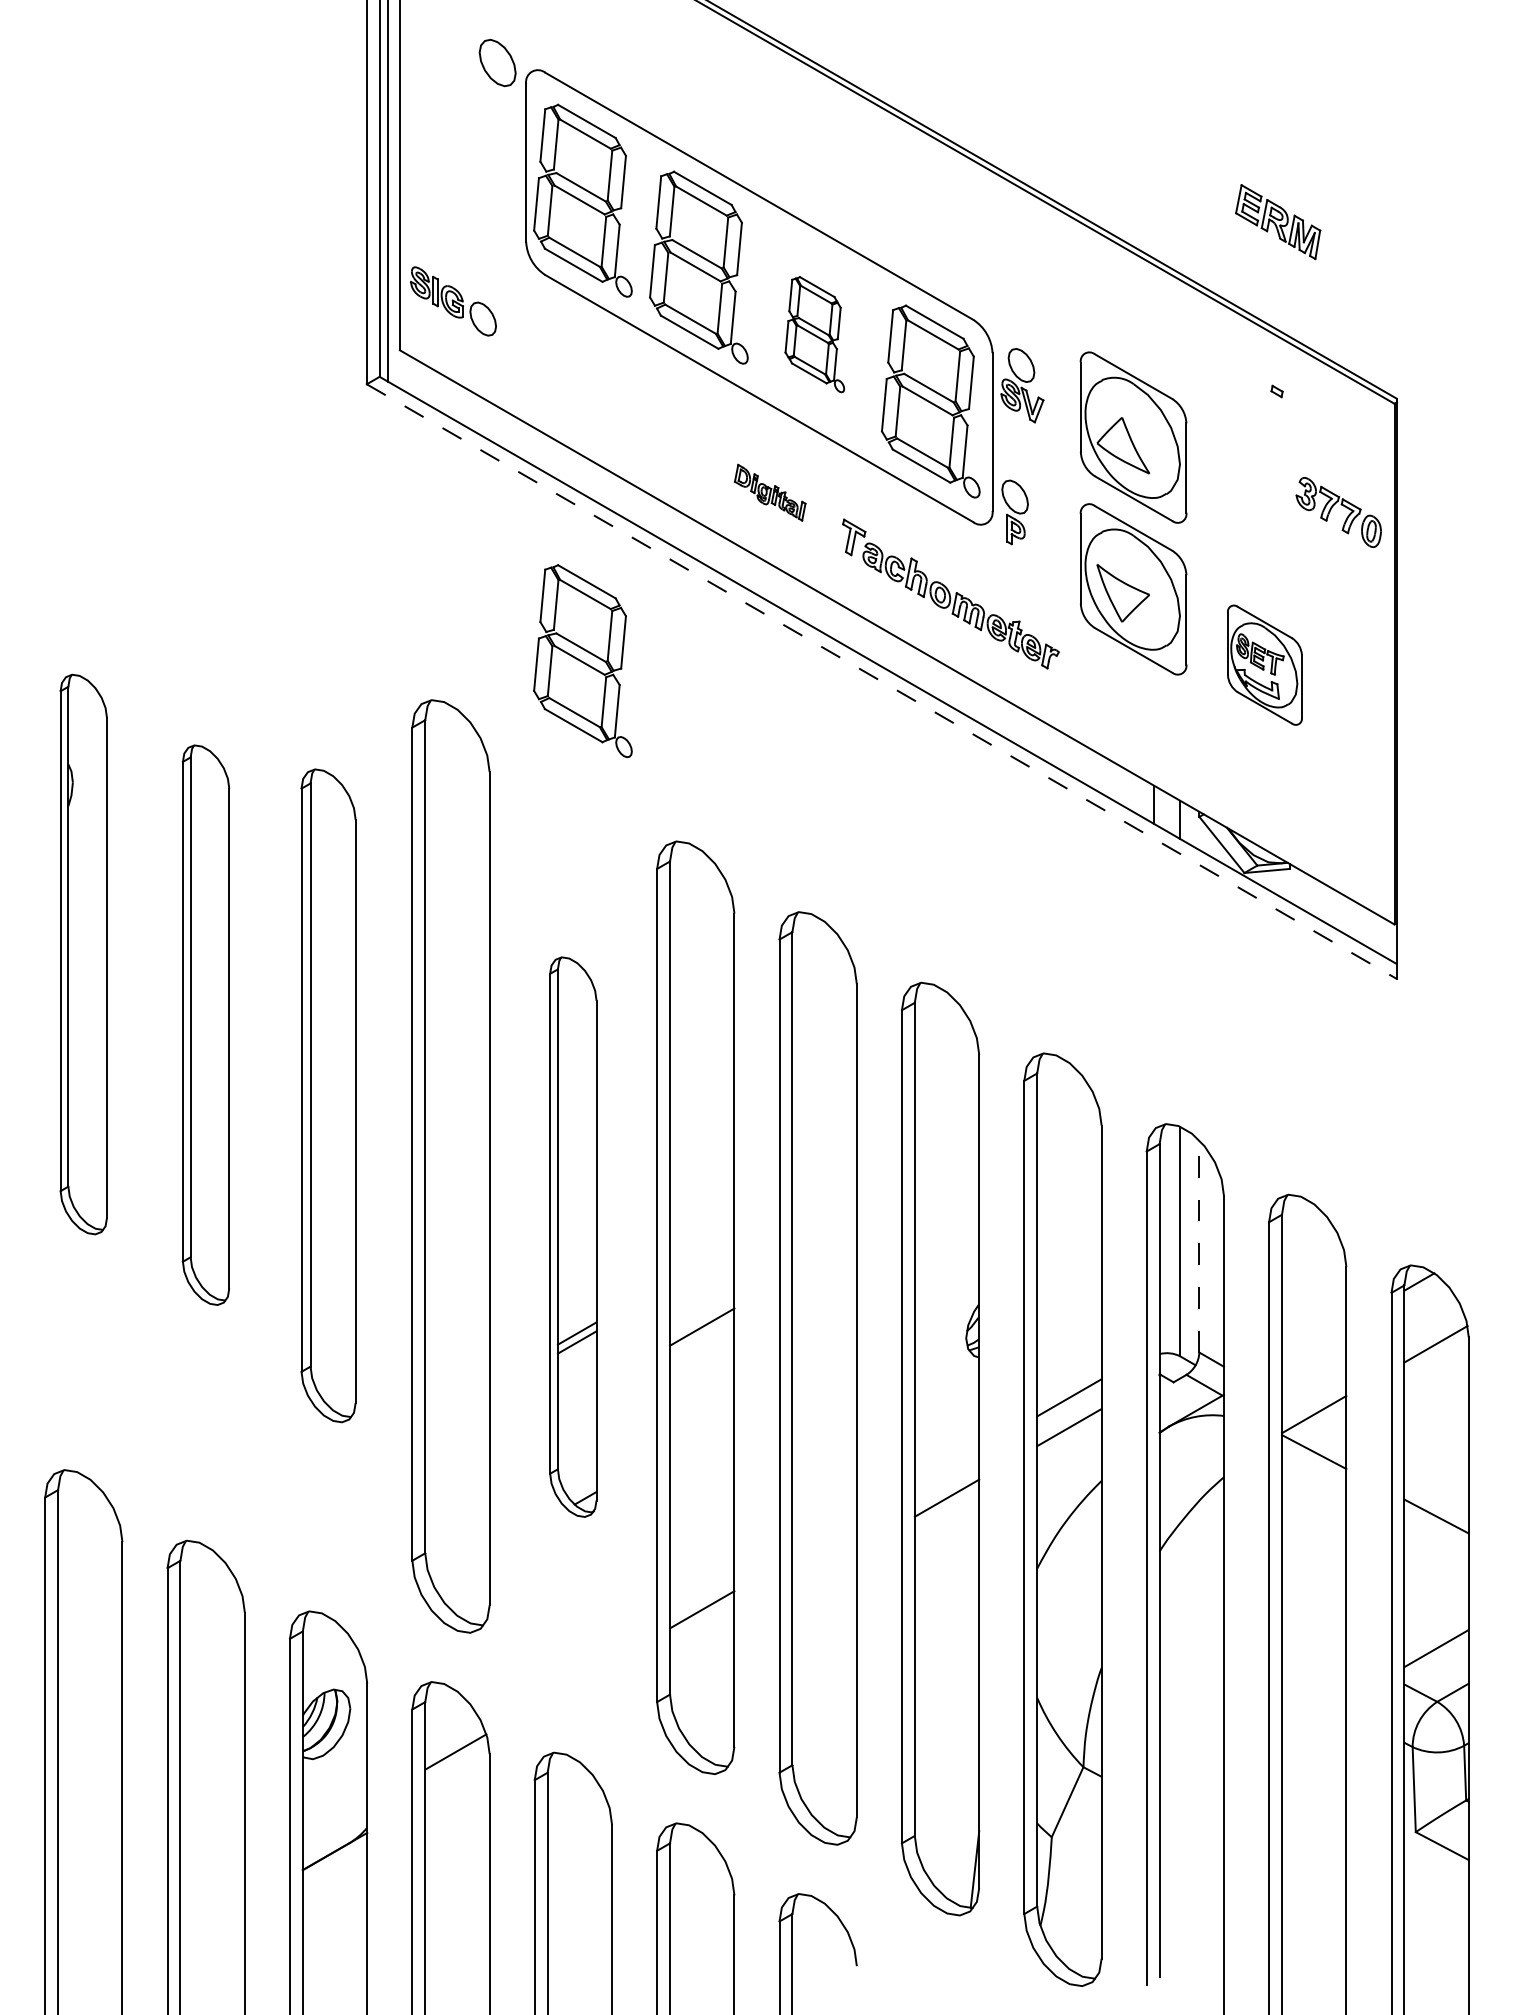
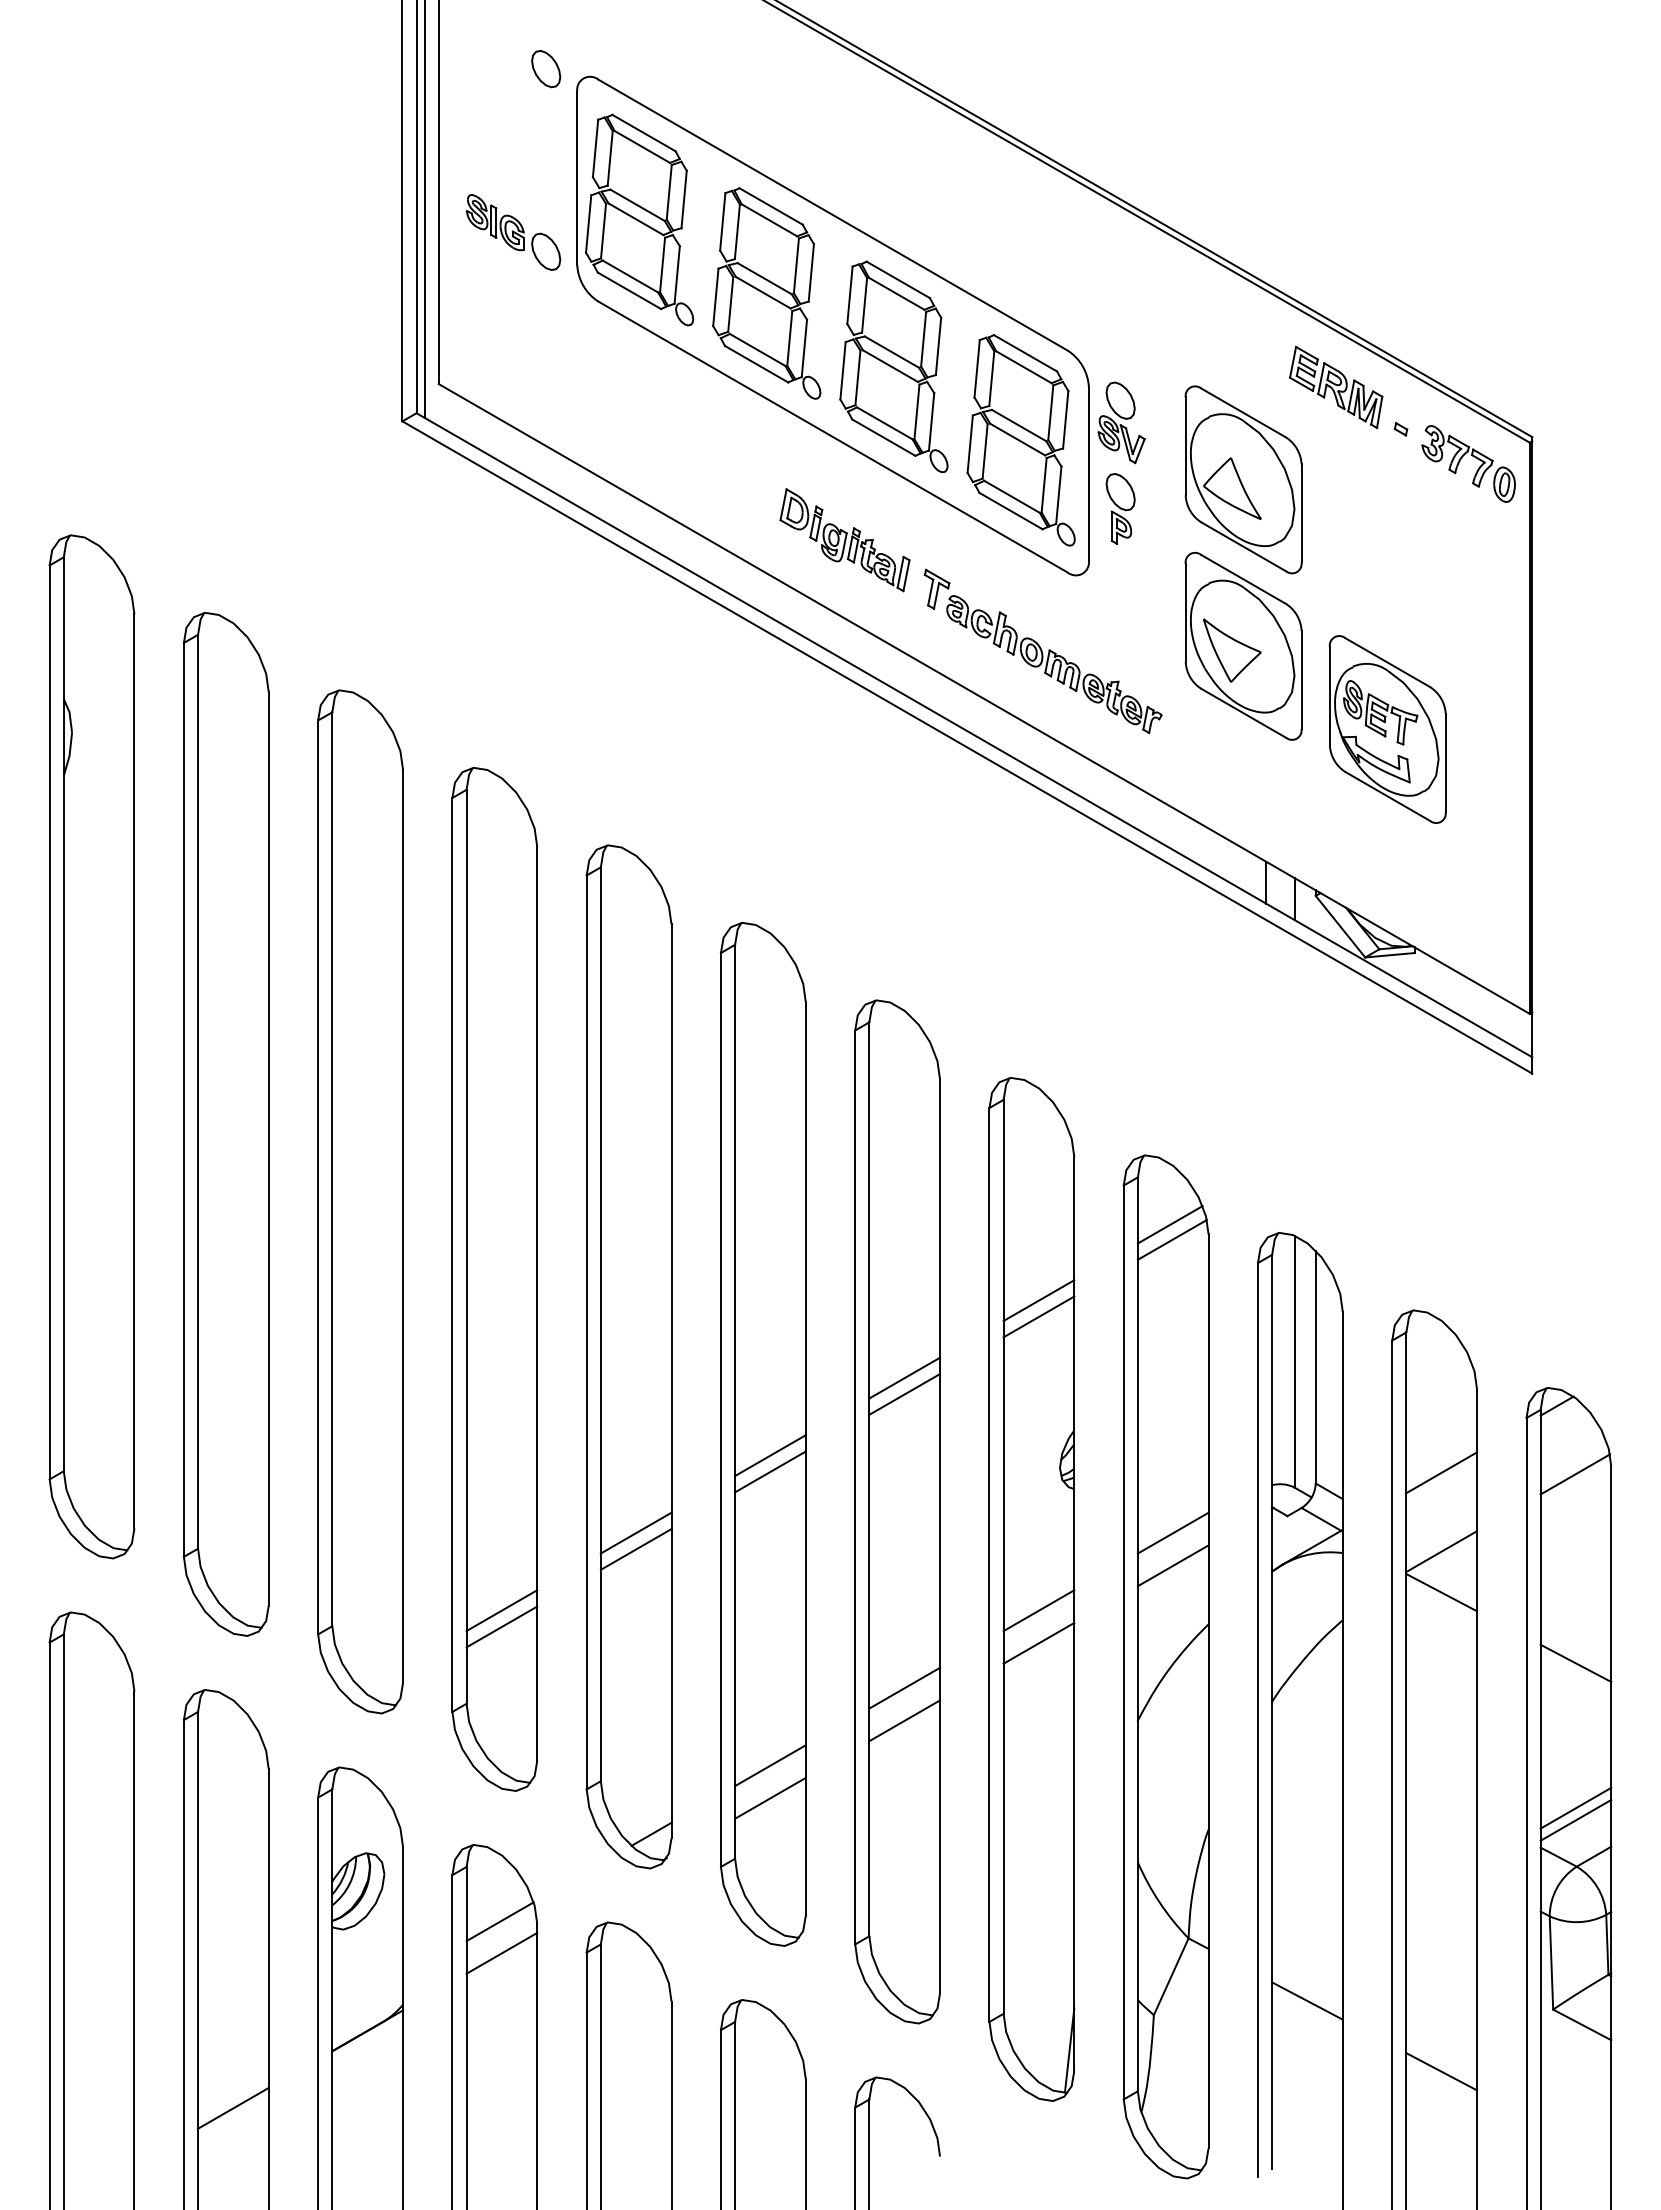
part: (498, 63) -> (546, 69), size x0.71
part: (1278, 221) -> (1336, 386), moved
part: (453, 301) -> (513, 232), moved
part: (814, 334) -> (893, 366), size x1.67
part: (769, 492) -> (844, 540), size x1.67
part: (1333, 507) -> (1462, 458), moved
part: (1014, 512) -> (1120, 508), moved
part: (582, 660) -> (639, 724), removed
part: (1264, 665) -> (1387, 729), size x1.43
line: (881, 681) -> (967, 747), dashed -> solid
part: (83, 954) -> (91, 1046), size x1.67
part: (205, 1025) -> (225, 1124), size x1.67
part: (328, 1095) -> (360, 1201), size x1.43
line: (1066, 1116) -> (1169, 1224), added
line: (1067, 1130) -> (1171, 1239), added
line: (946, 1185) -> (1038, 1300), added
line: (946, 1200) -> (1038, 1316), added
part: (572, 1236) -> (628, 1356), size x1.67
line: (1199, 1245) -> (1315, 1366), dashed -> solid
line: (824, 1255) -> (904, 1377), added
line: (824, 1271) -> (904, 1394), added
line: (702, 1341) -> (770, 1471), added
line: (1313, 1342) -> (1441, 1472), added
line: (457, 1468) -> (501, 1610), added
line: (946, 1468) -> (1038, 1610), added
line: (457, 1482) -> (501, 1626), added
line: (824, 1538) -> (904, 1687), added
line: (824, 1568) -> (904, 1720), added
line: (702, 1638) -> (770, 1797), added
line: (1436, 1658) -> (1575, 1819), added
line: (457, 1780) -> (501, 1952), added
line: (1191, 1823) -> (1307, 2000), added
line: (1313, 1888) -> (1441, 2071), added
line: (212, 1921) -> (233, 2107), added

